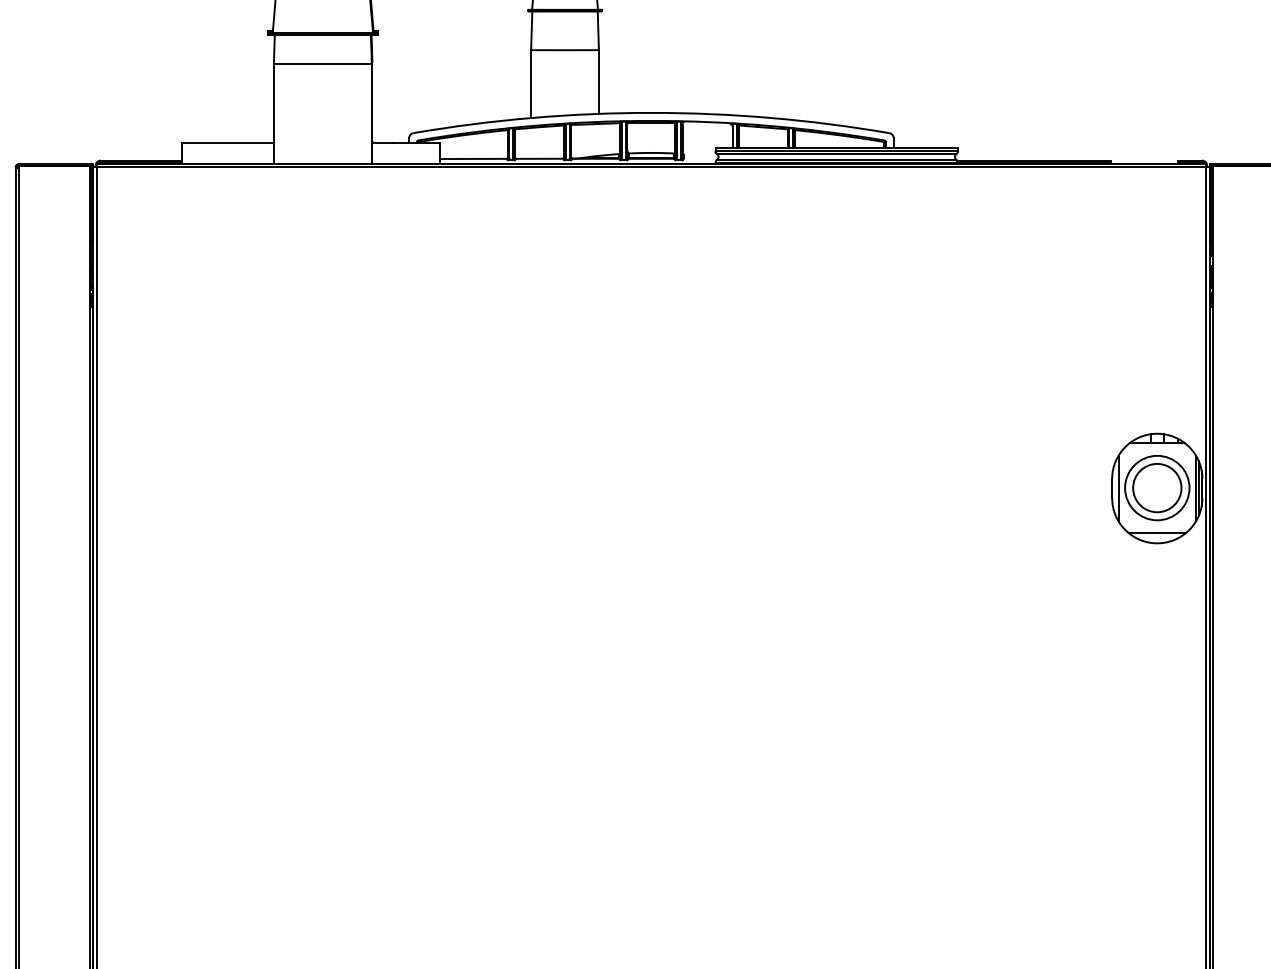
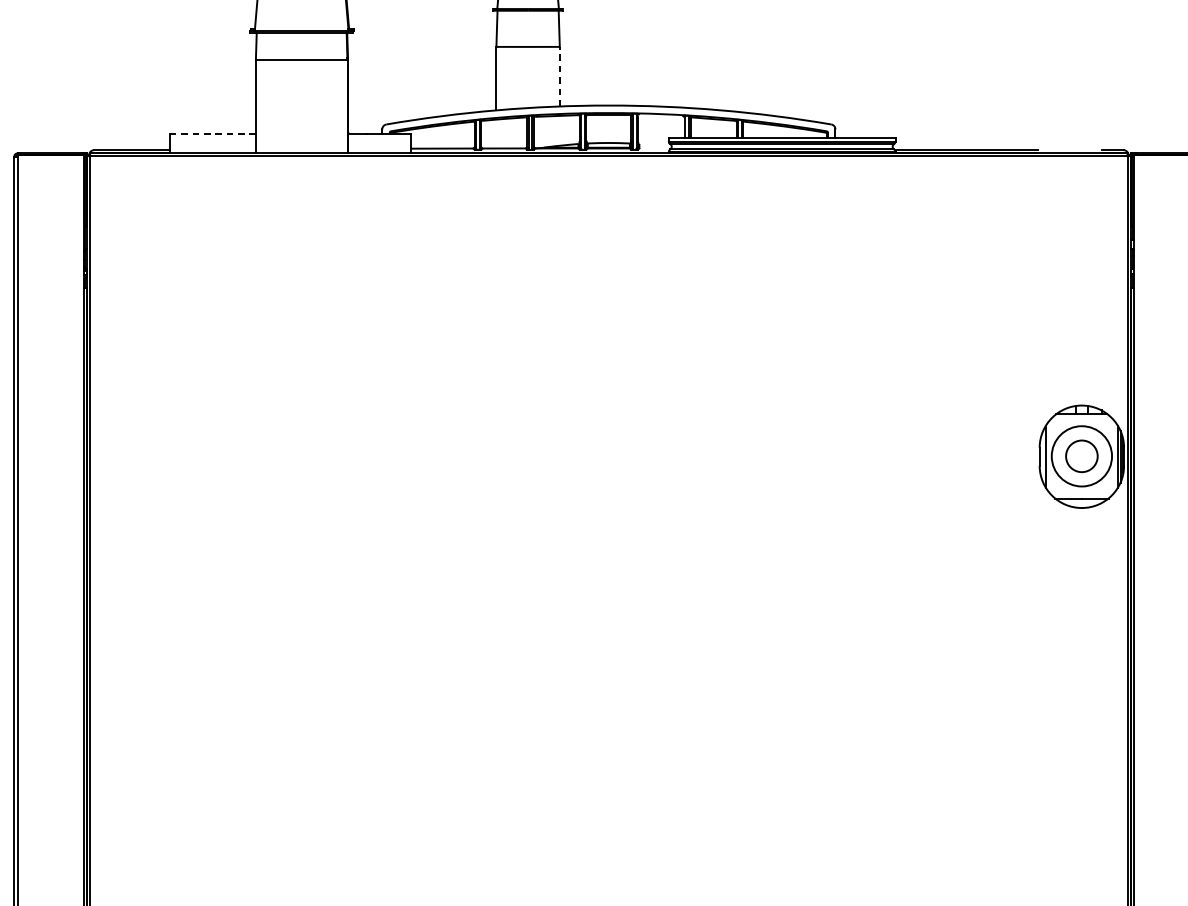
line: (598, 82) -> (559, 77), solid -> dashed
line: (228, 142) -> (213, 133), solid -> dashed
circle: (1157, 487) -> (1082, 455), size x0.7

